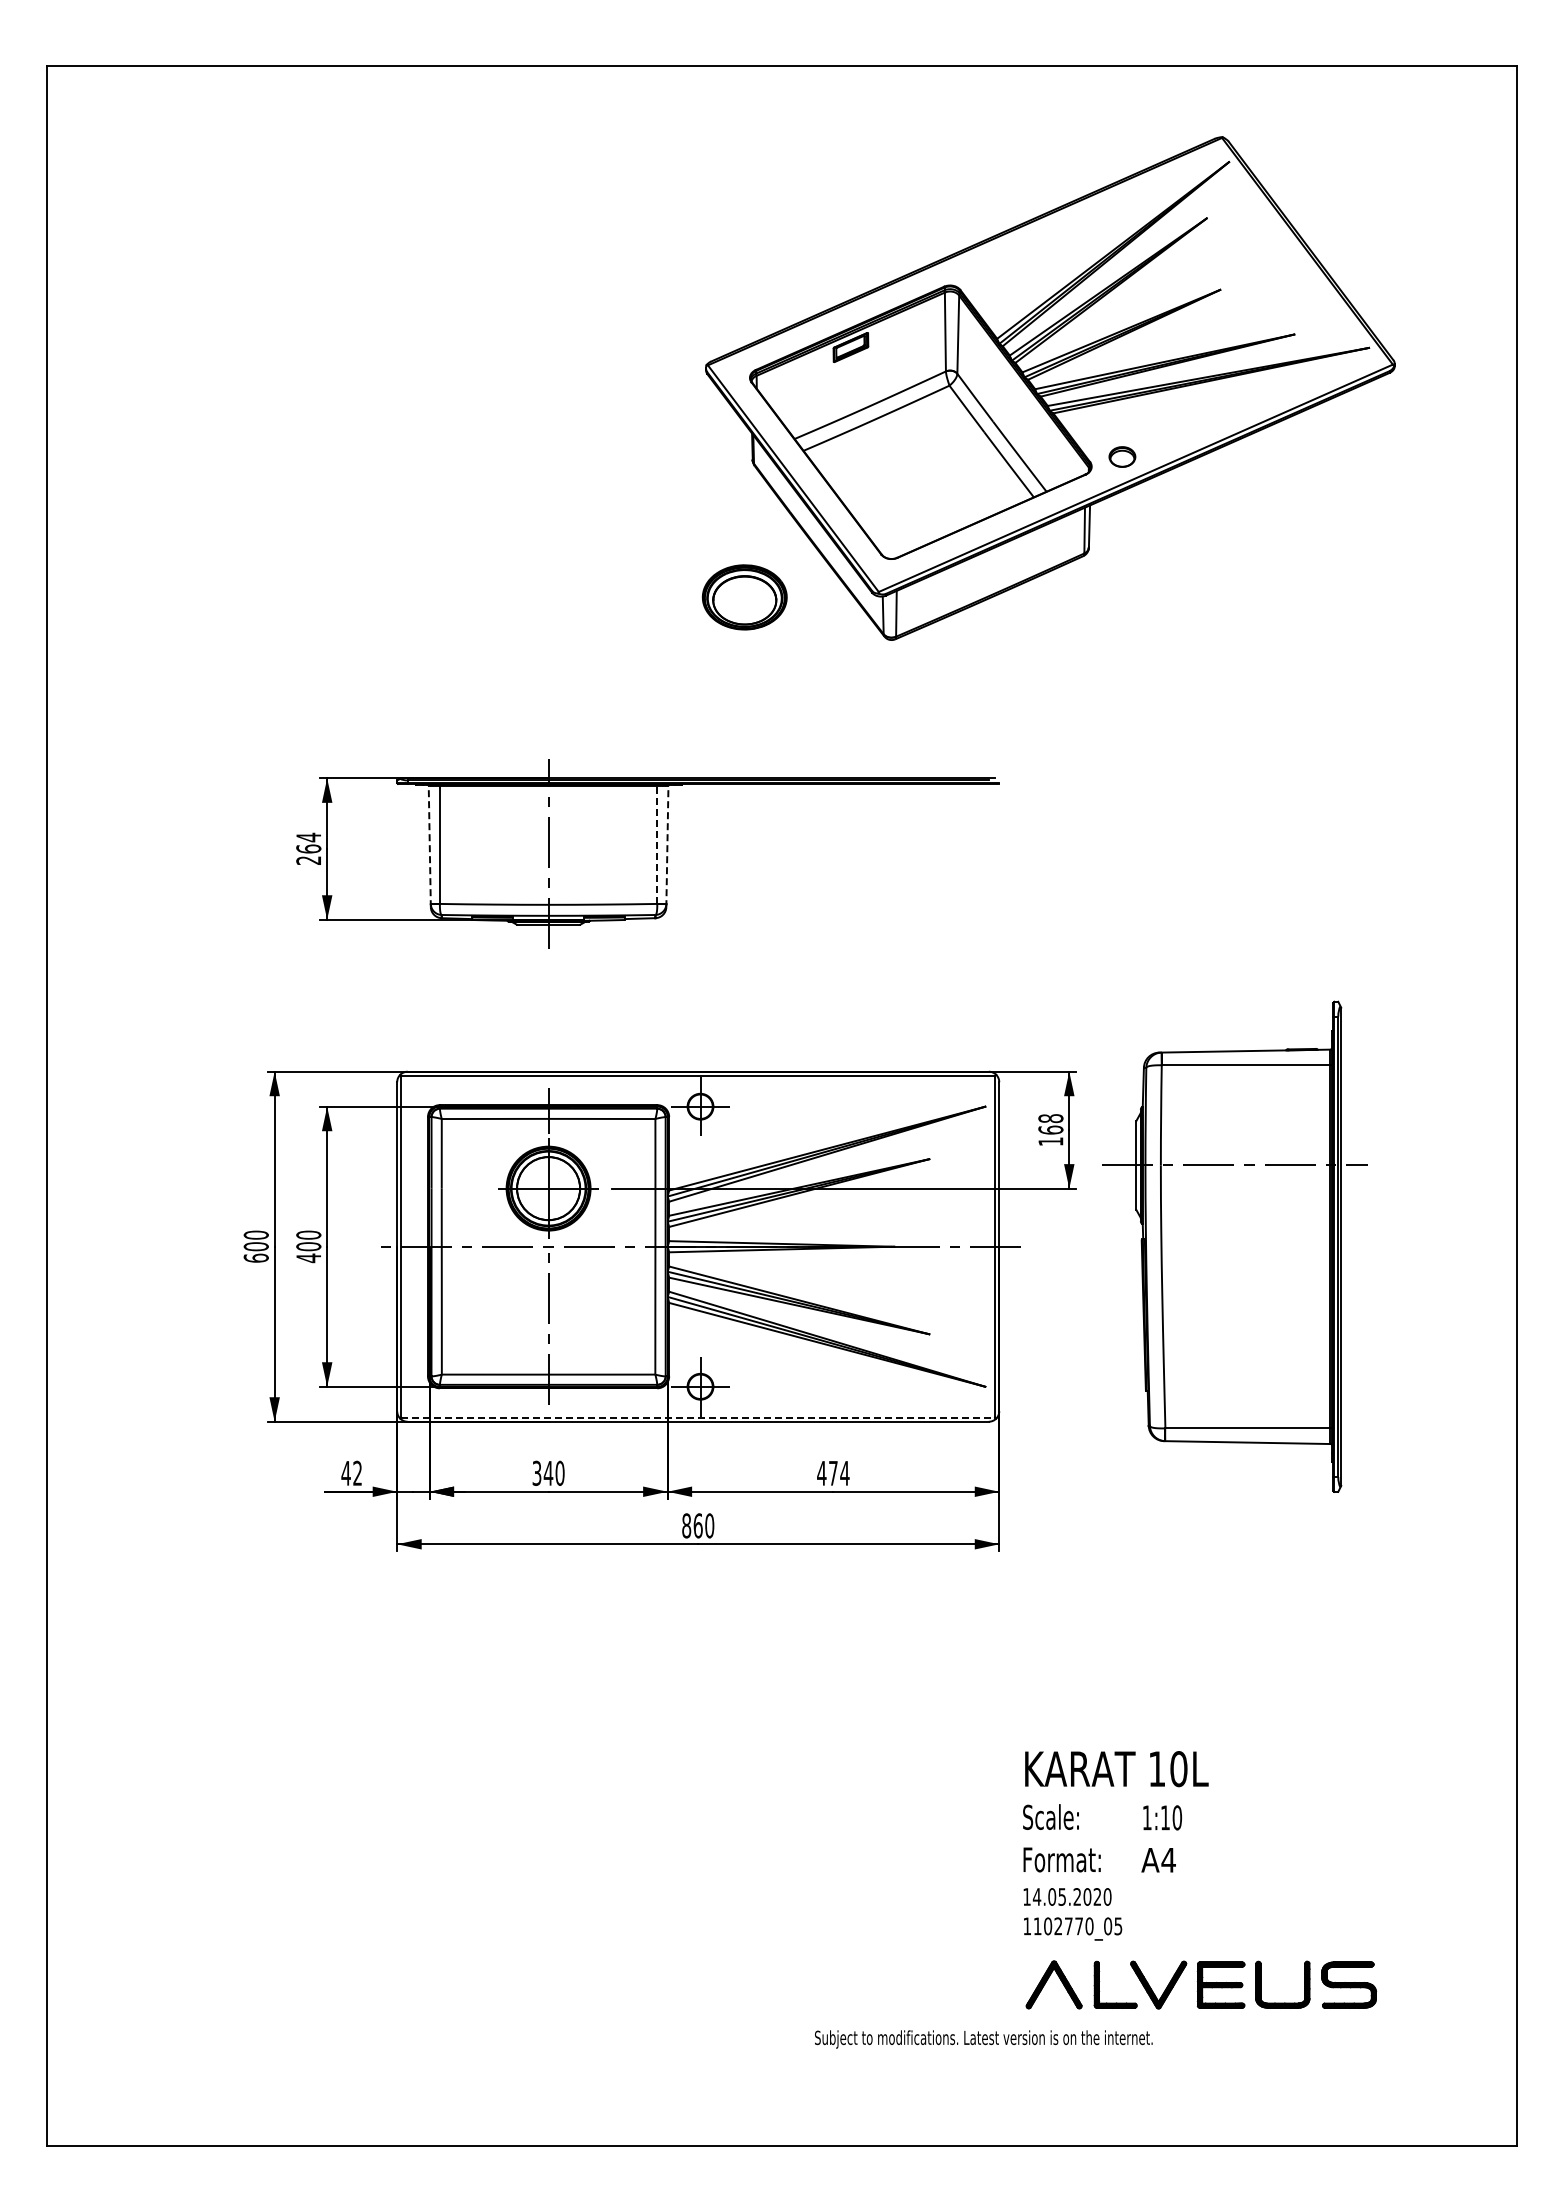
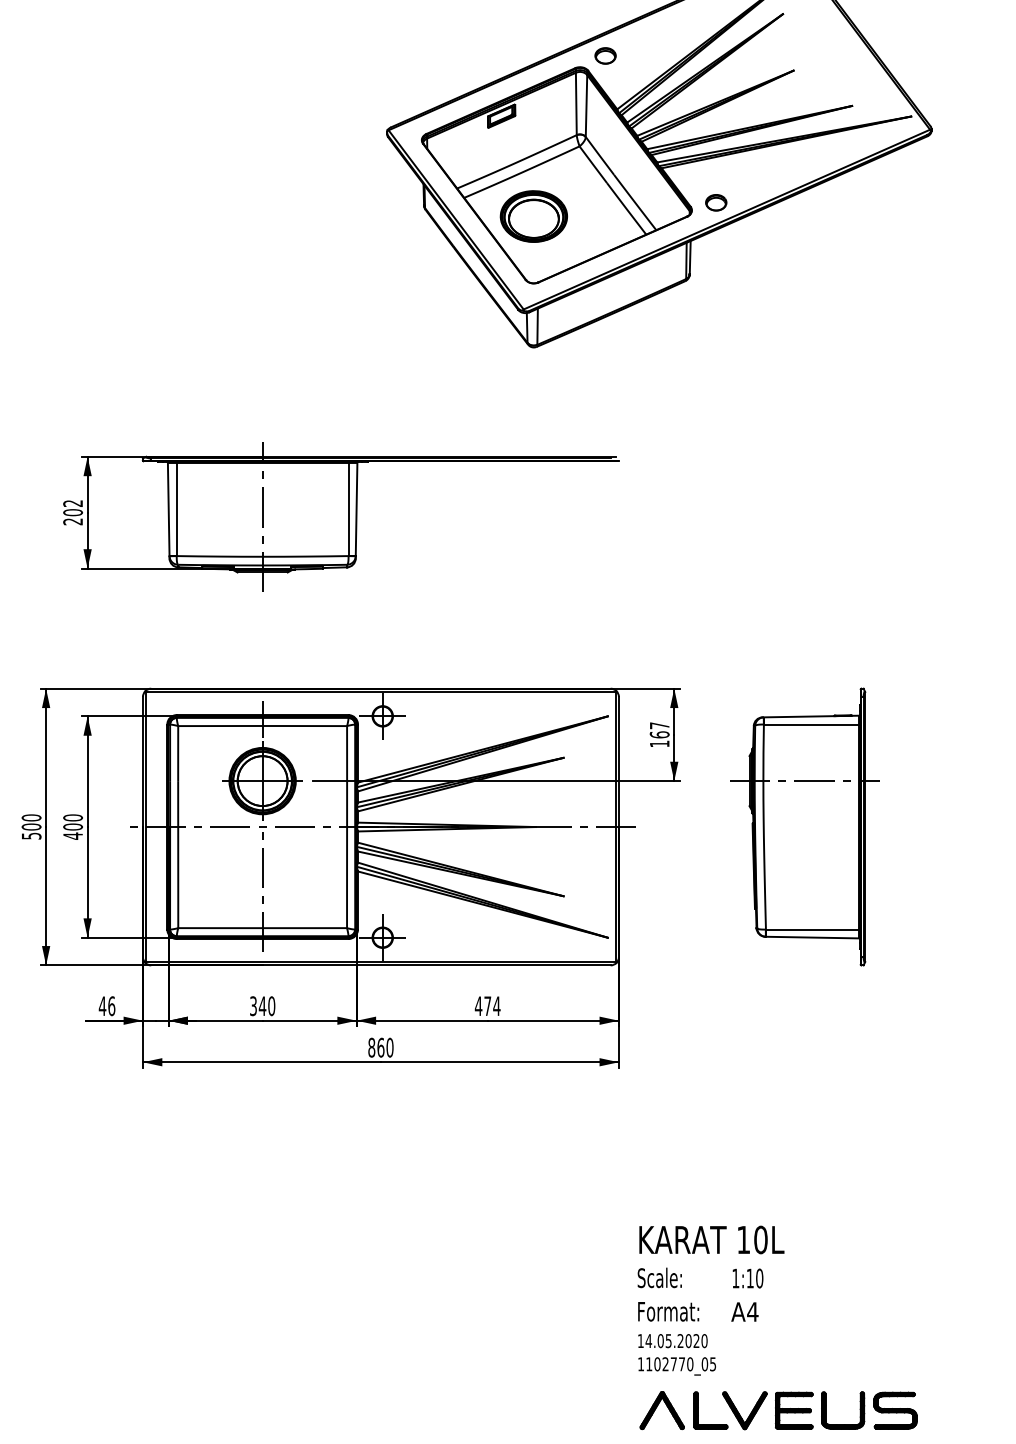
part: (982, 270) -> (605, 55), added
part: (744, 597) -> (533, 216), moved
text: (308, 842) -> (72, 507), 264 -> 202
line: (657, 844) -> (348, 509), dashed -> solid
line: (429, 846) -> (168, 510), dashed -> solid
line: (667, 846) -> (356, 510), dashed -> solid
text: (1050, 1118) -> (659, 725), 168 -> 167
part: (1234, 1246) -> (804, 826), size x0.71
text: (255, 1257) -> (30, 835), 600 -> 500
line: (698, 1417) -> (381, 962), dashed -> solid
text: (357, 1472) -> (111, 1005), 42 -> 46

